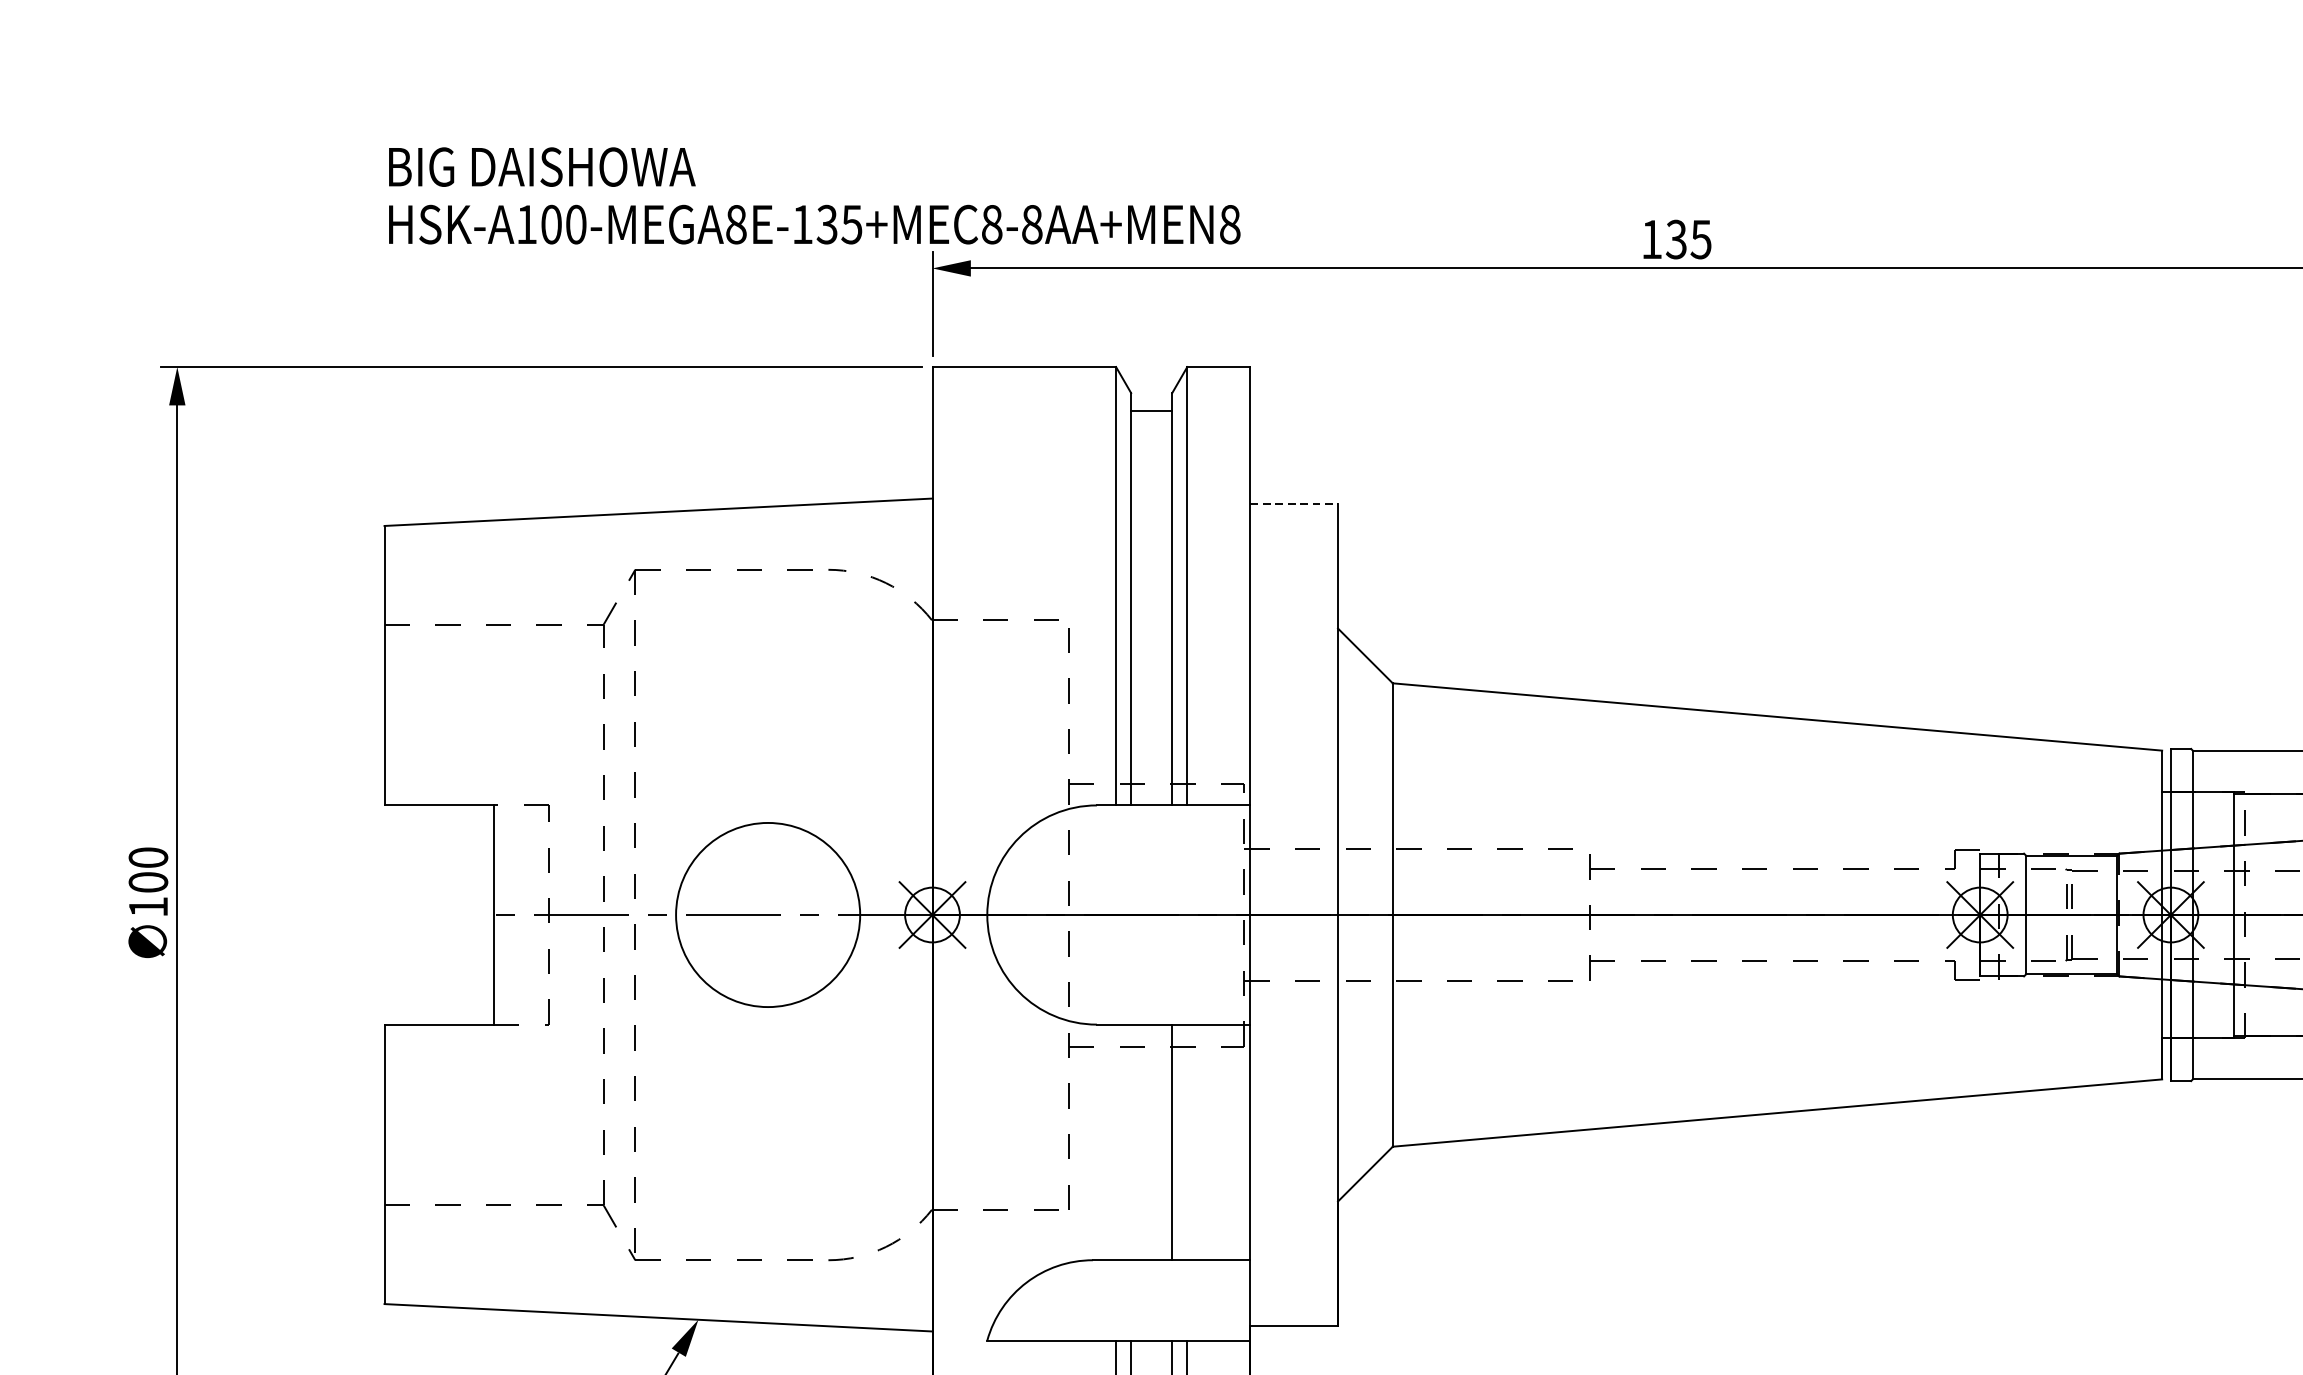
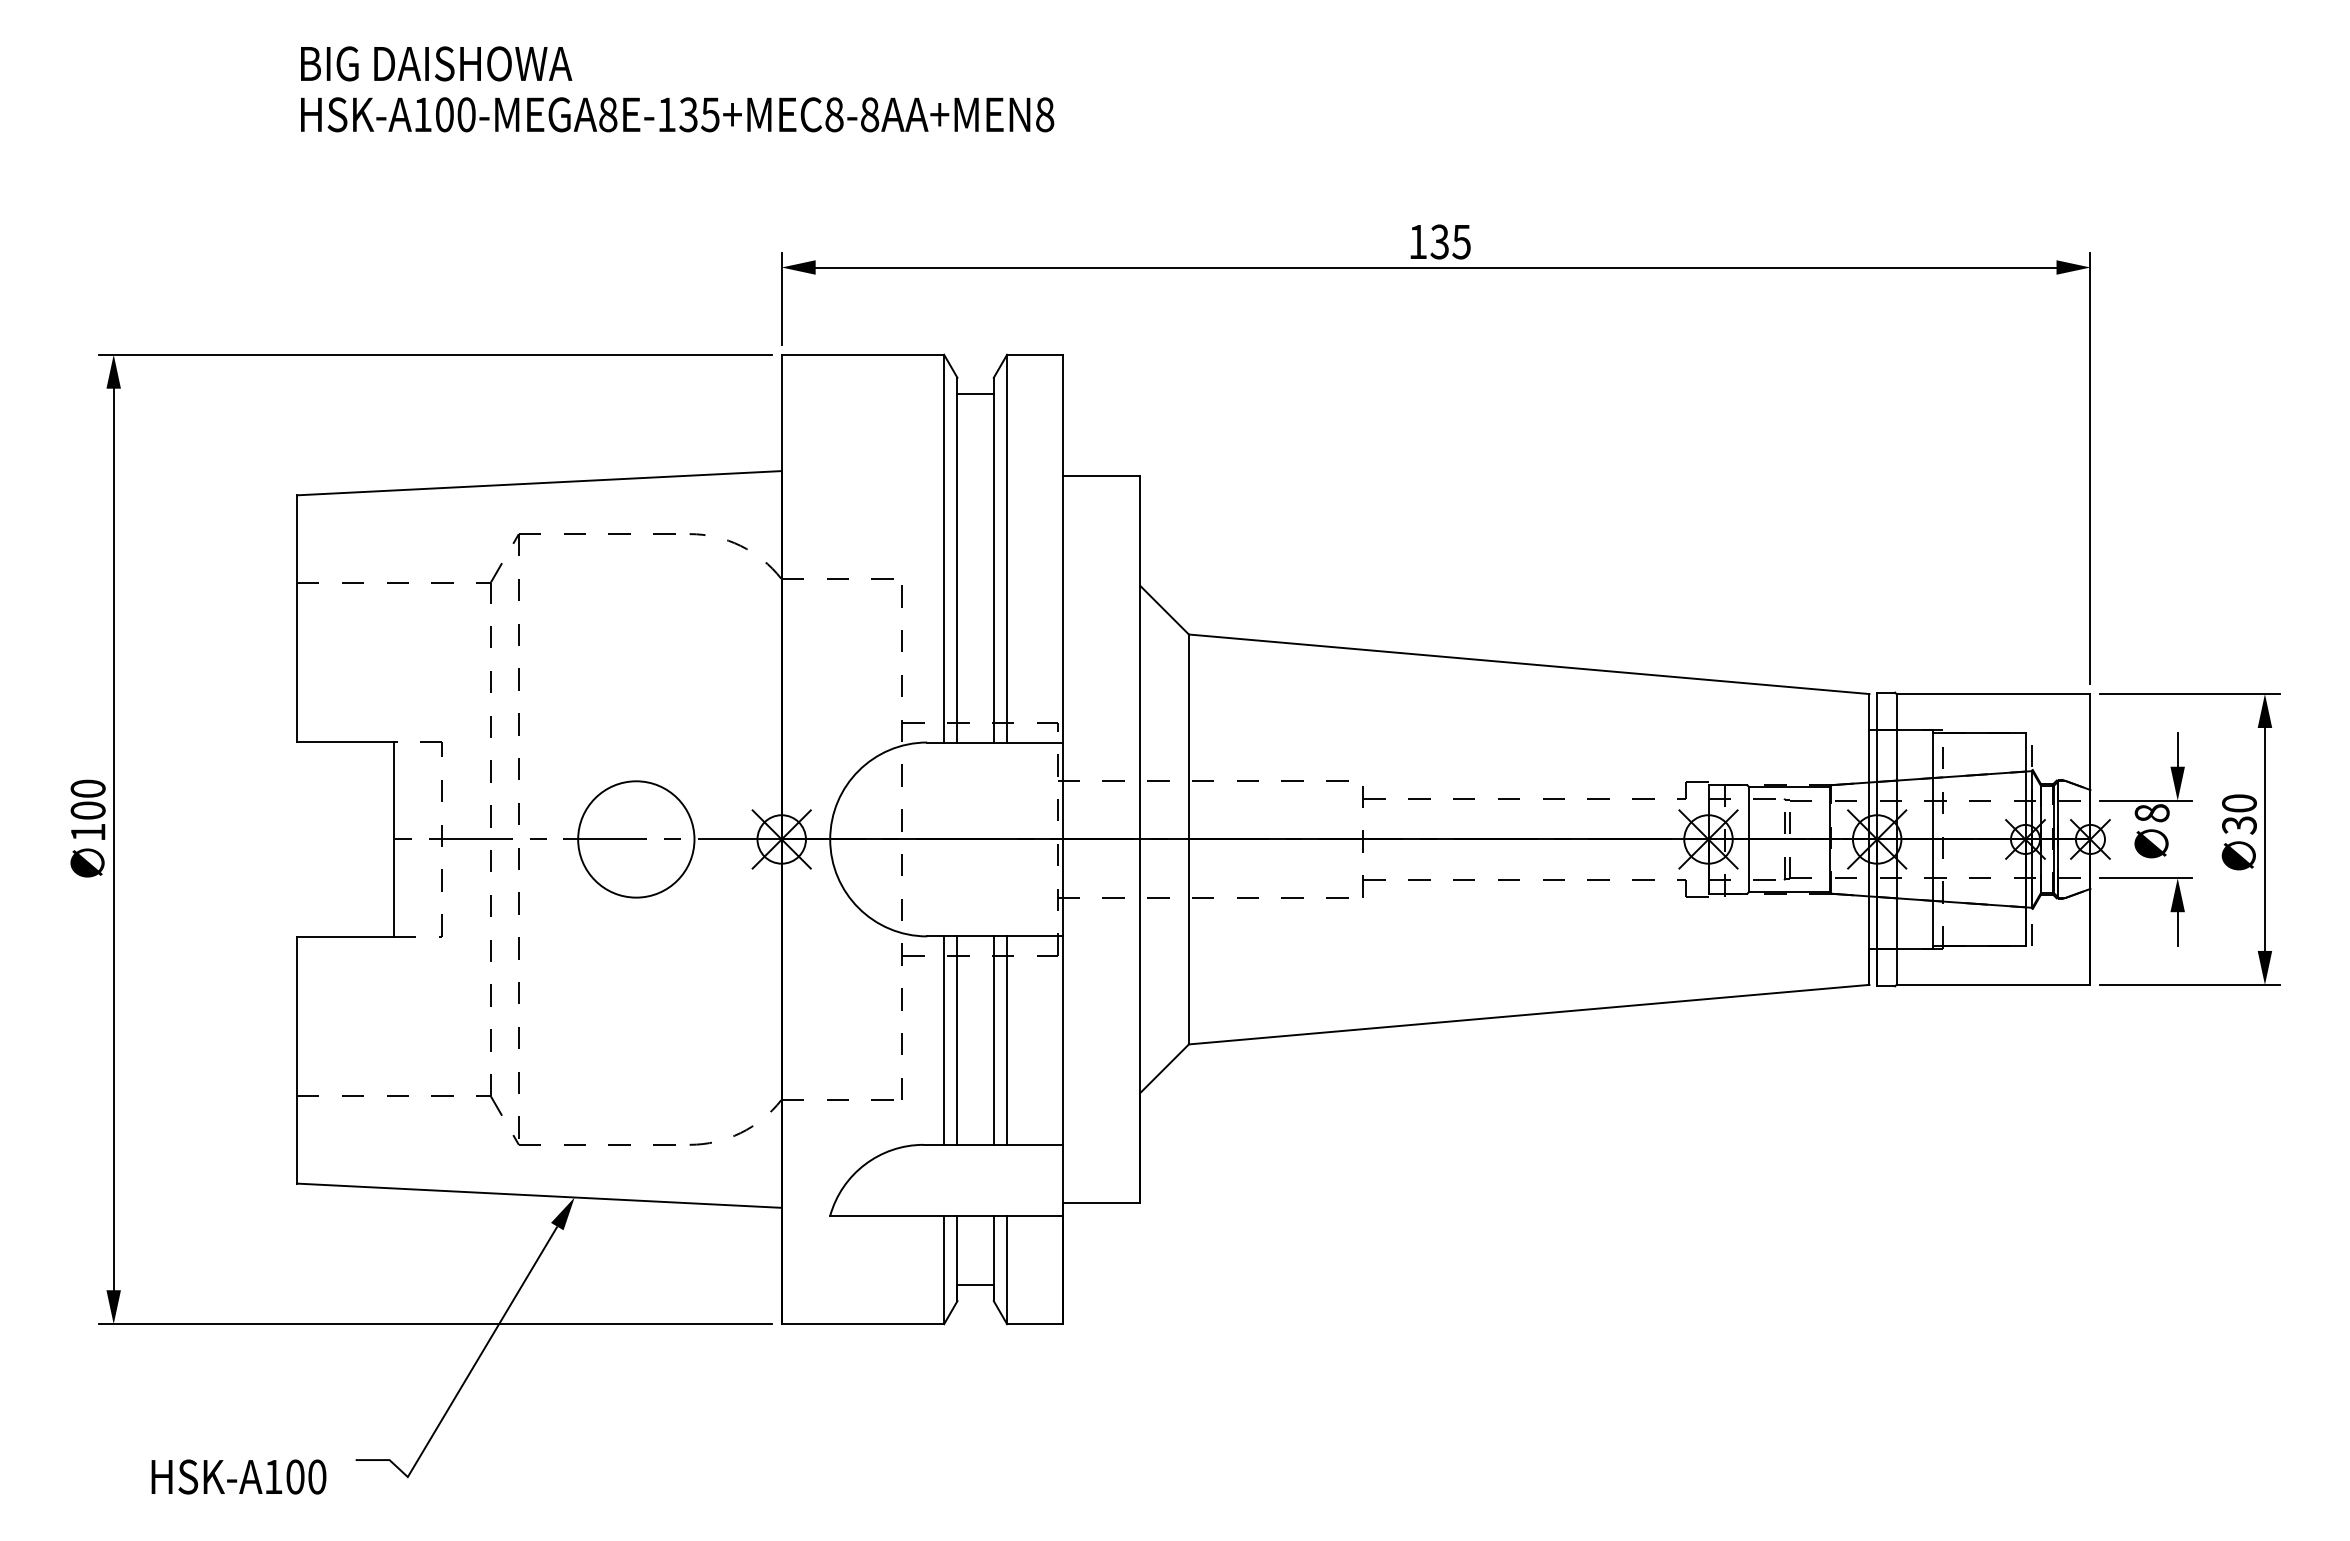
text: (814, 196) -> (677, 89), moved
line: (1293, 503) -> (1101, 475), dashed -> solid
circle: (768, 915) -> (636, 839), size x0.71
line: (1116, 1142) -> (944, 1040), added
line: (1131, 1142) -> (957, 1040), added
line: (1187, 1142) -> (1007, 1040), added

